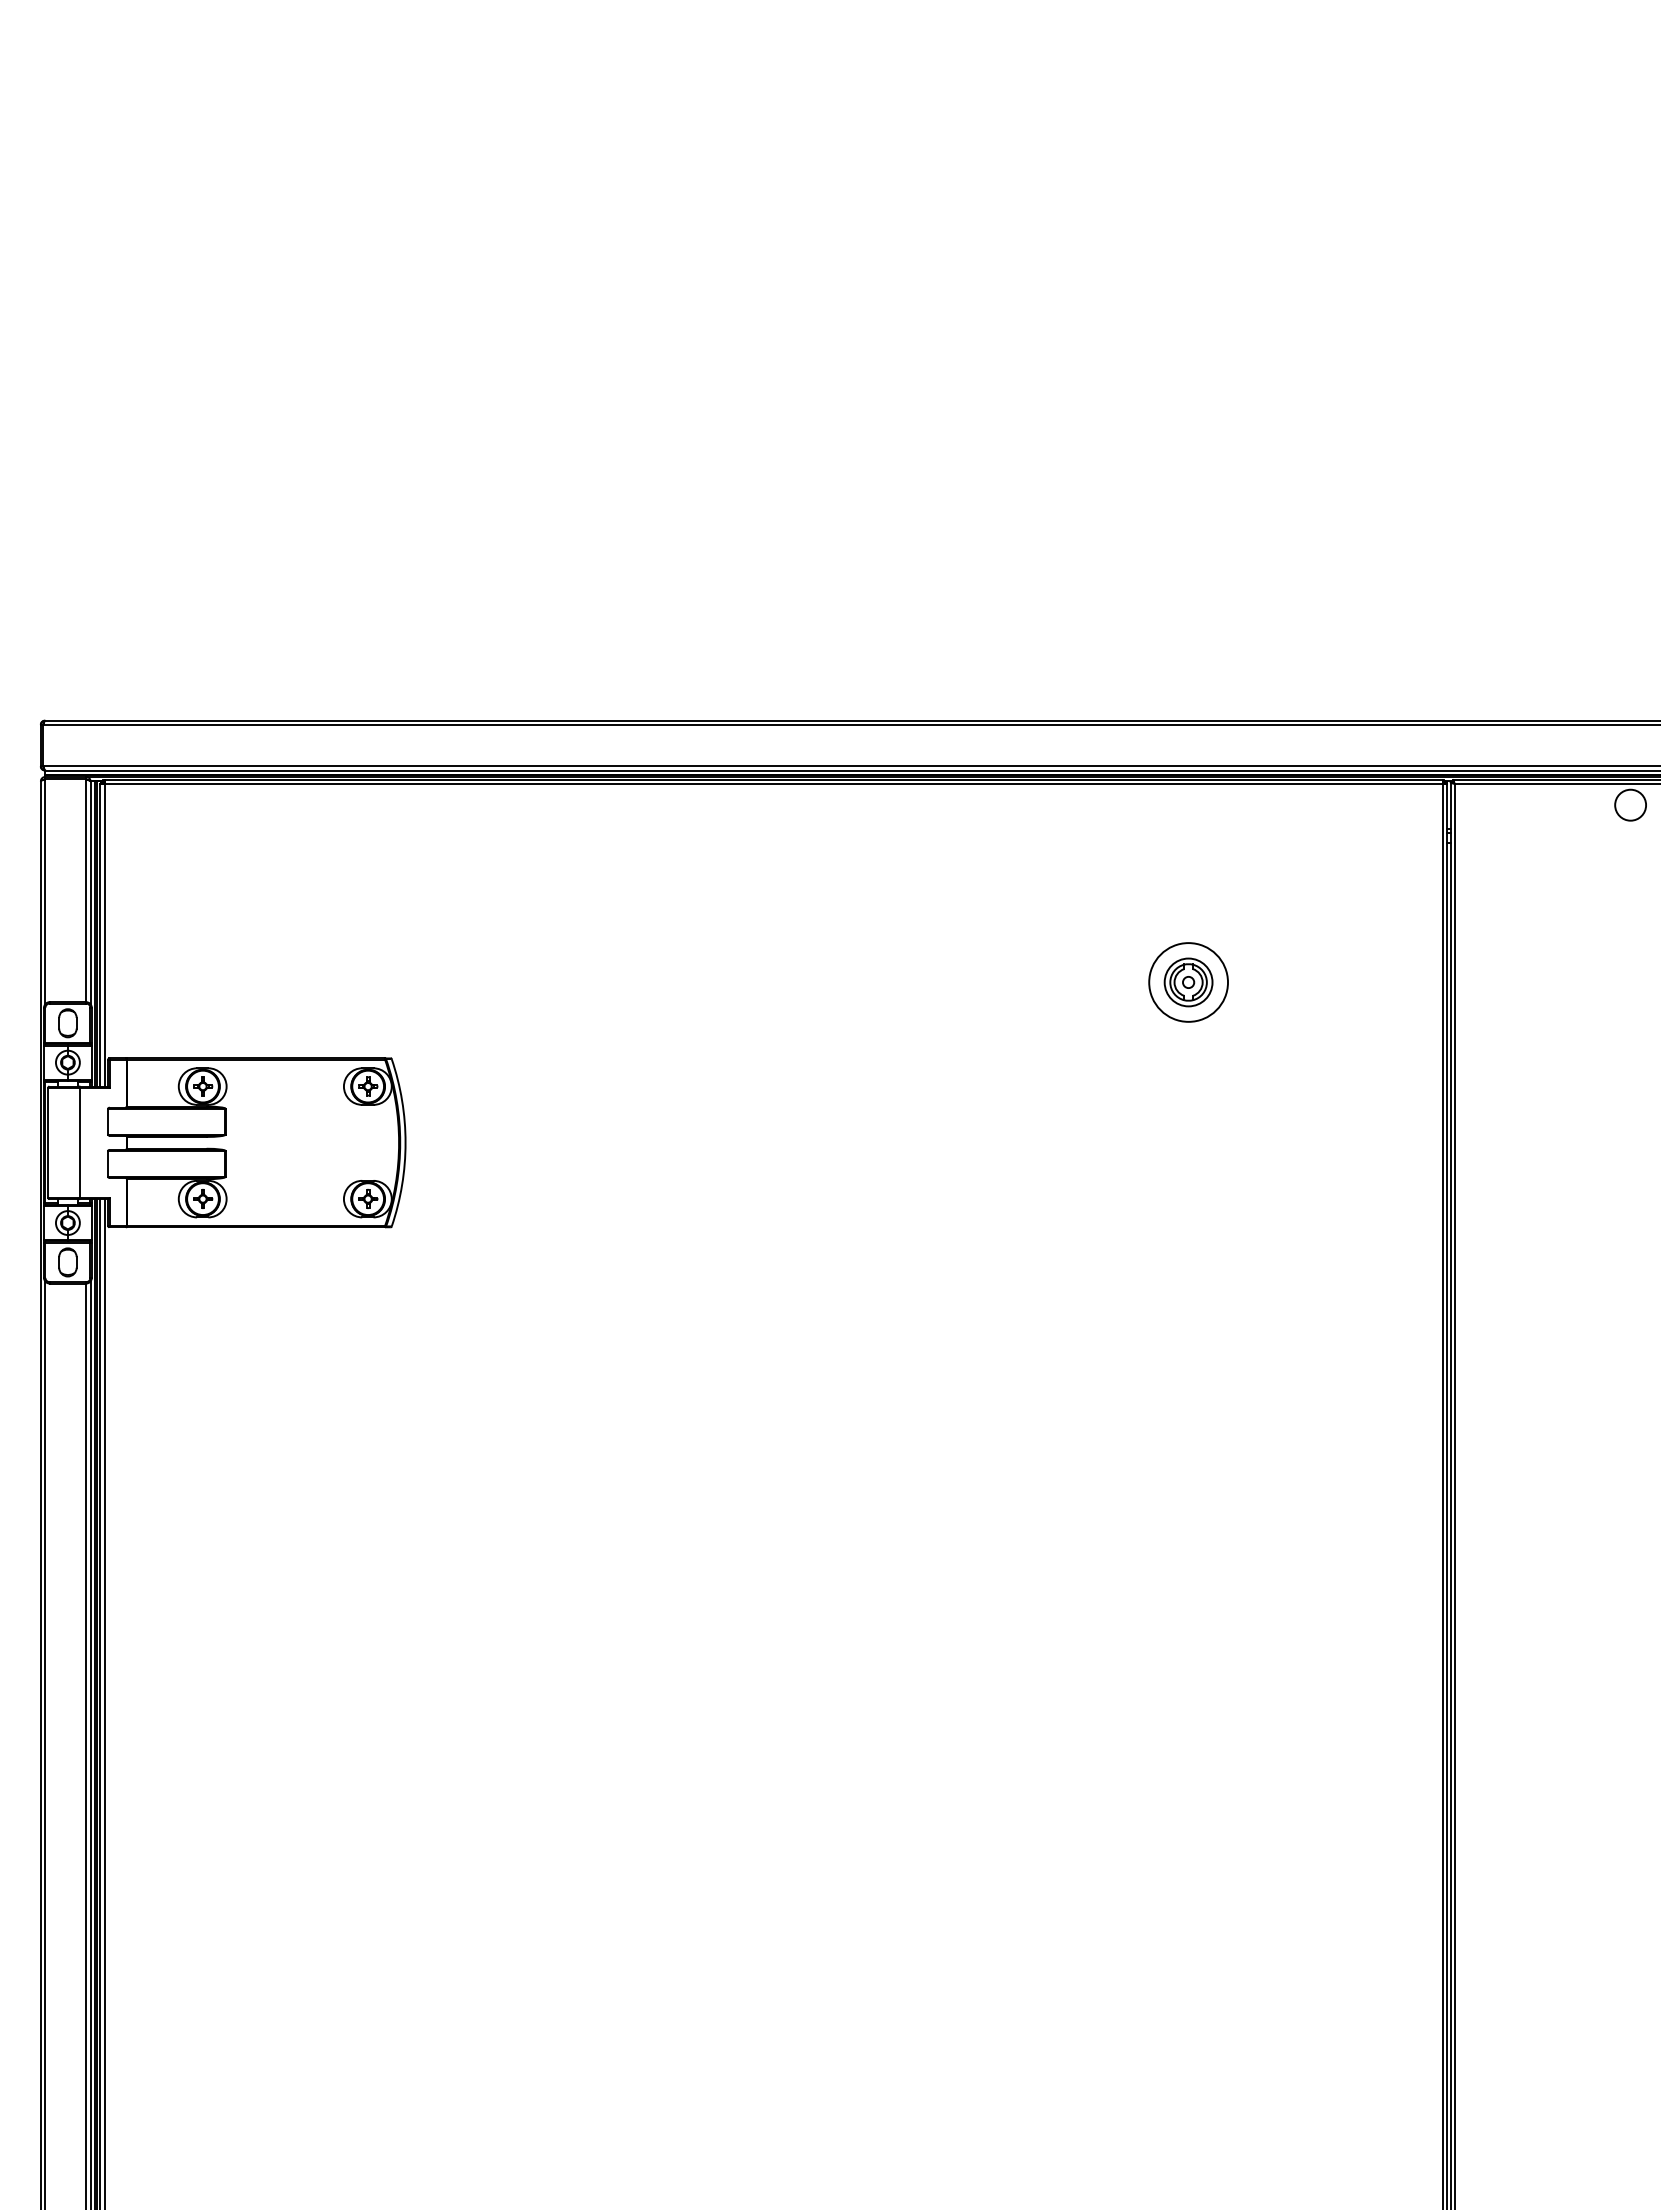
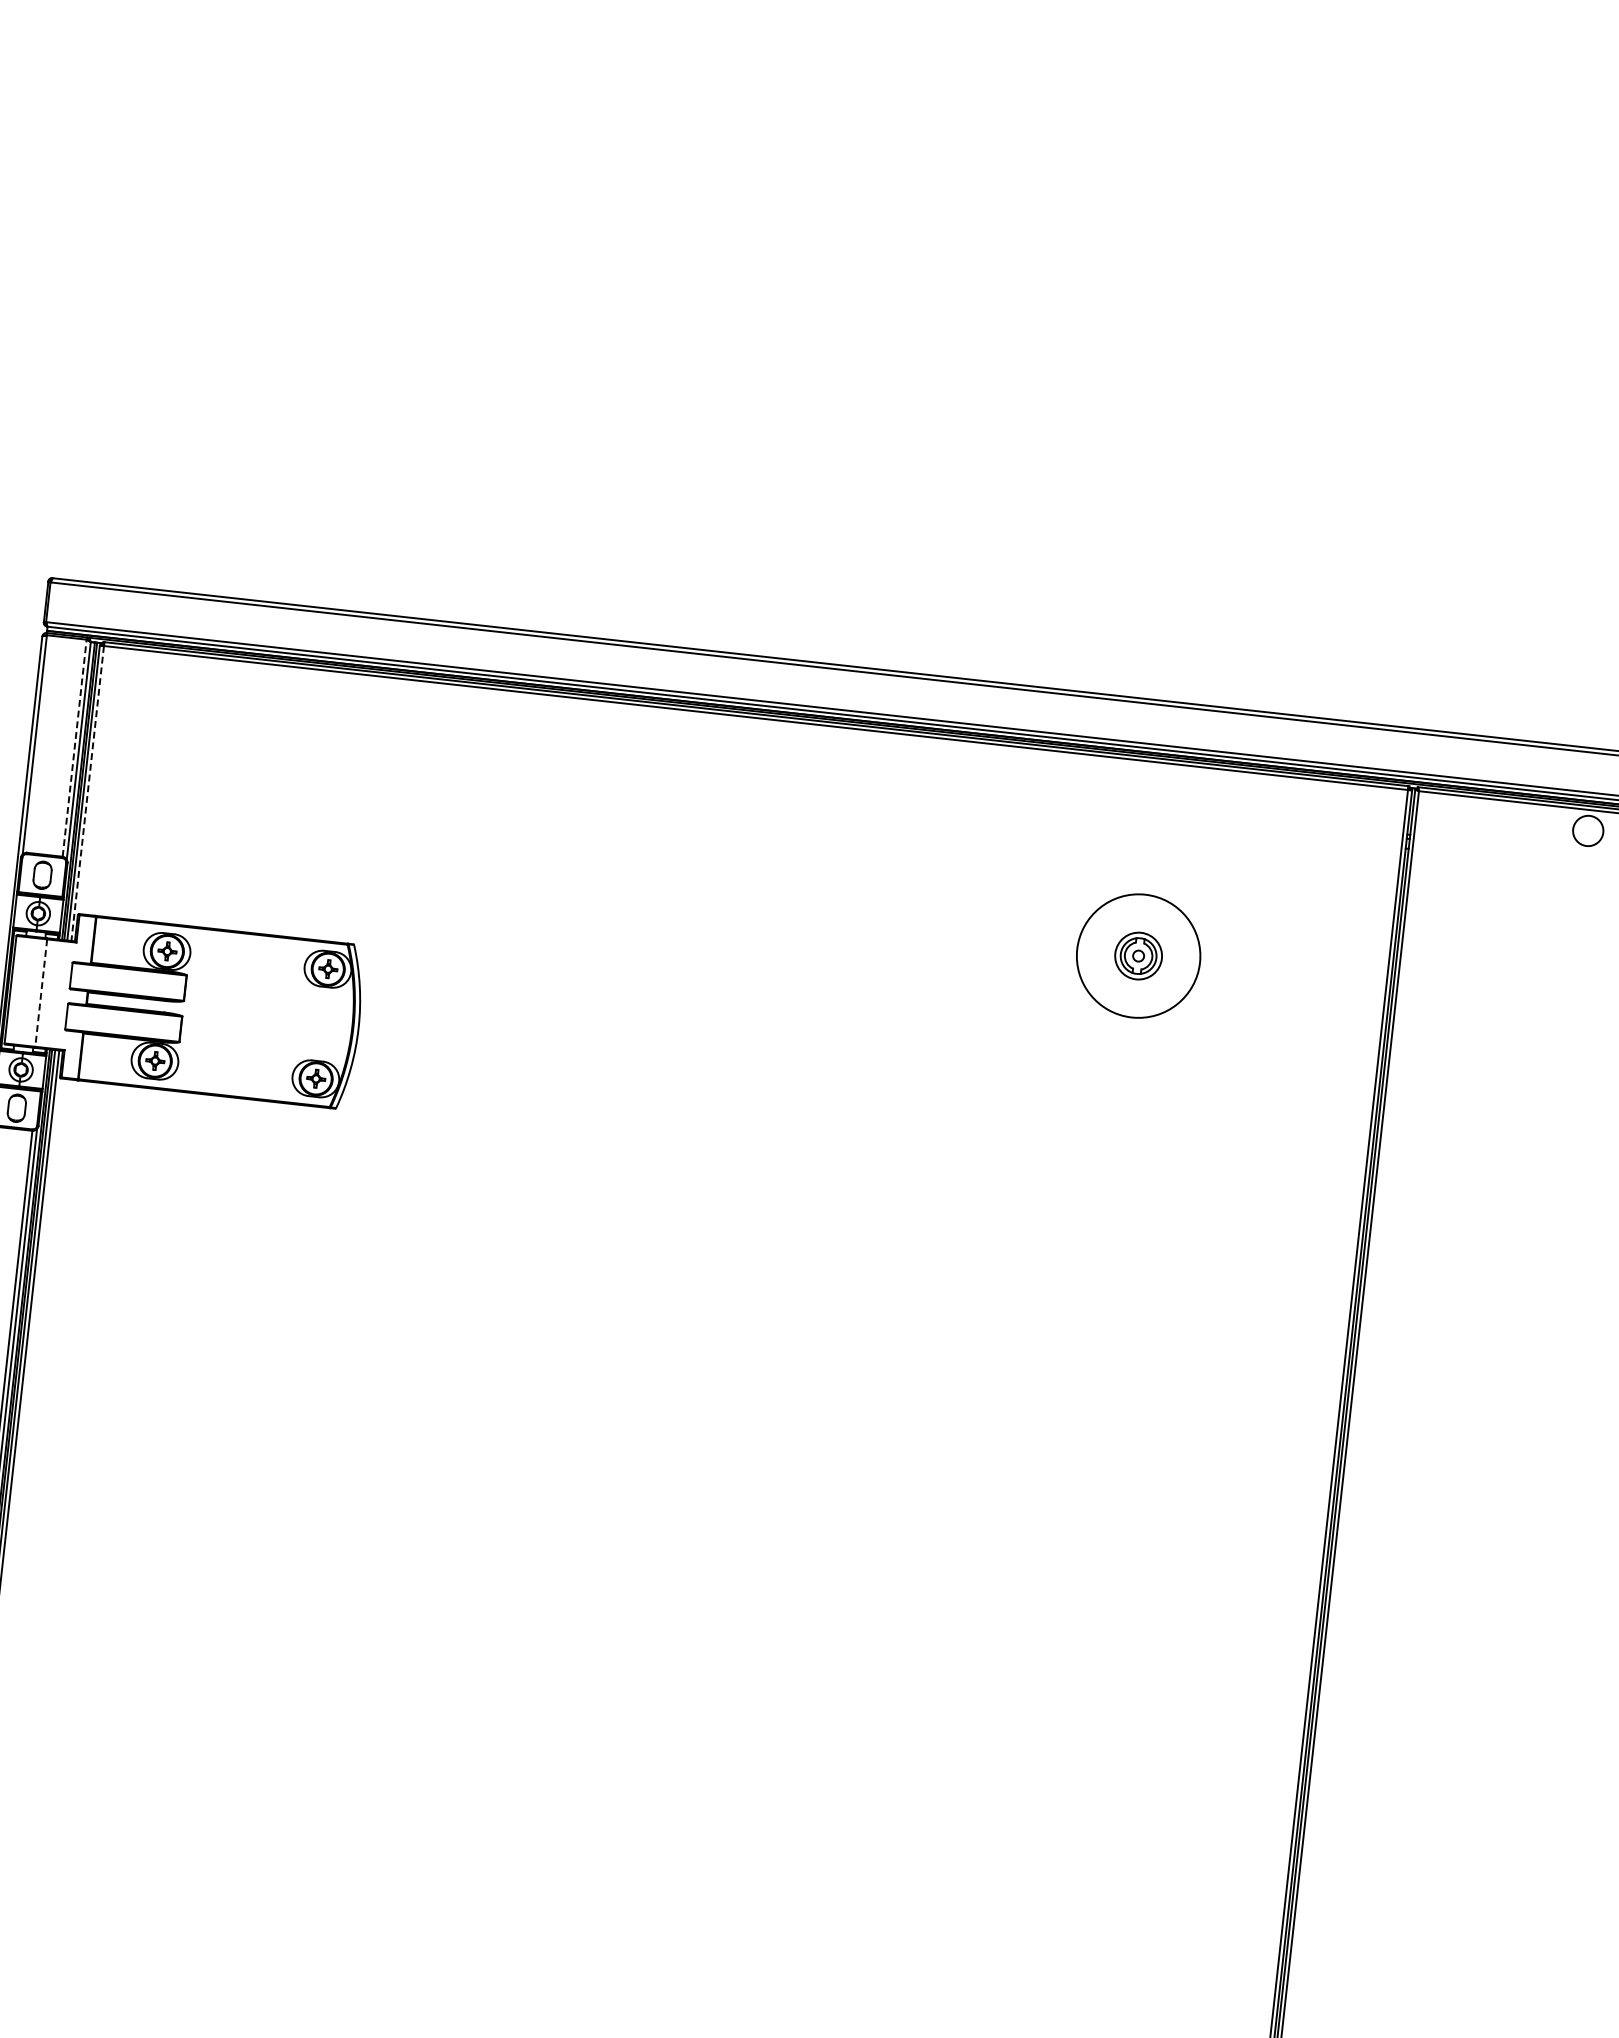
line: (86, 890) -> (74, 747), solid -> dashed
line: (104, 935) -> (87, 793), solid -> dashed
circle: (1188, 982) -> (1138, 956), size x1.6
line: (79, 1143) -> (40, 993), solid -> dashed

